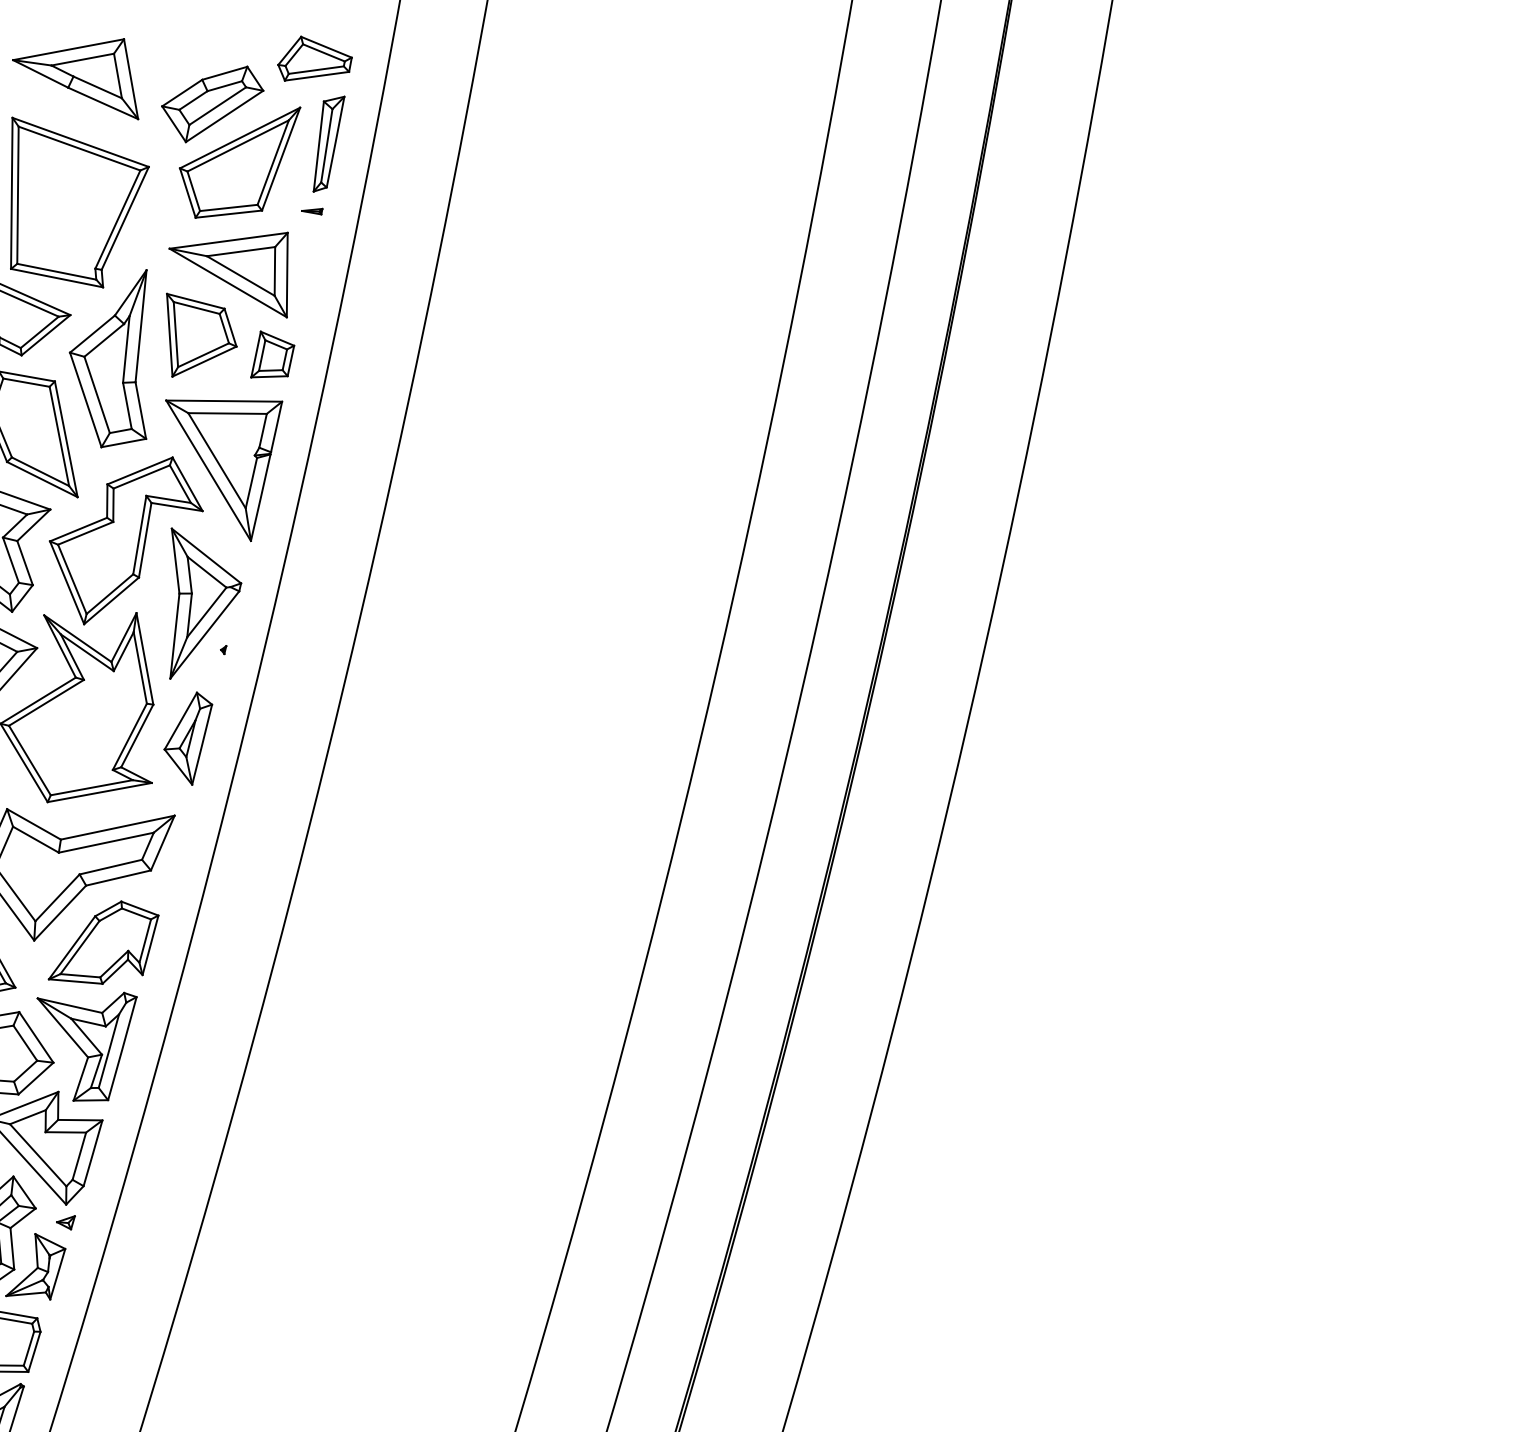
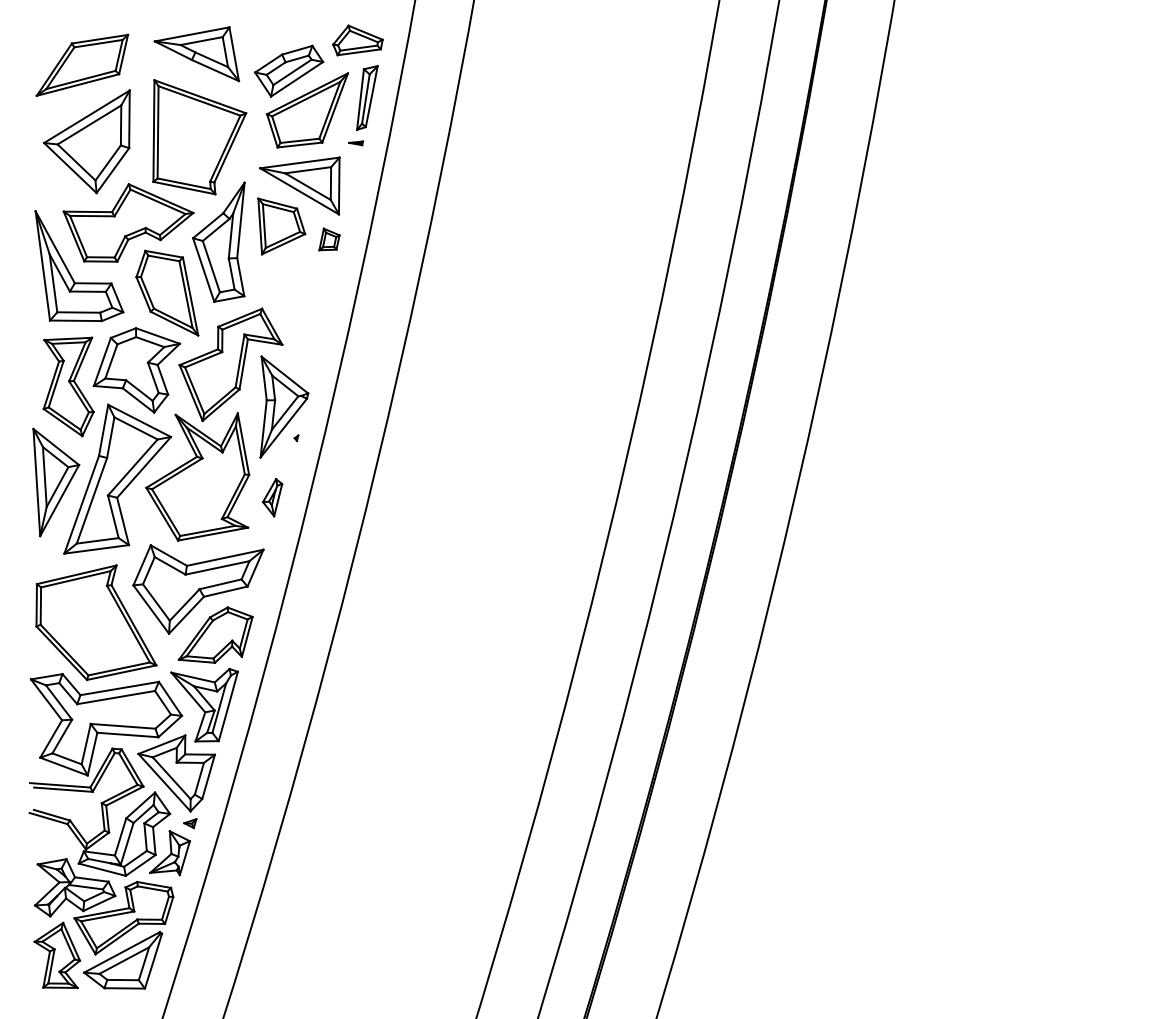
part: (272, 354) -> (329, 239), size x0.7
part: (223, 470) -> (296, 317), removed
part: (188, 738) -> (272, 497), size x0.6

